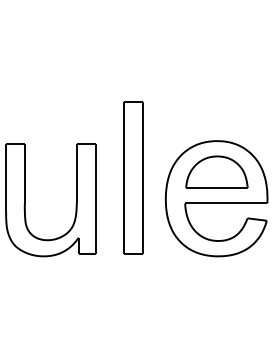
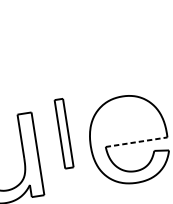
part: (216, 171) -> (125, 119), removed
part: (133, 177) -> (64, 133), size x0.6
line: (226, 203) -> (136, 142), solid -> dashed

